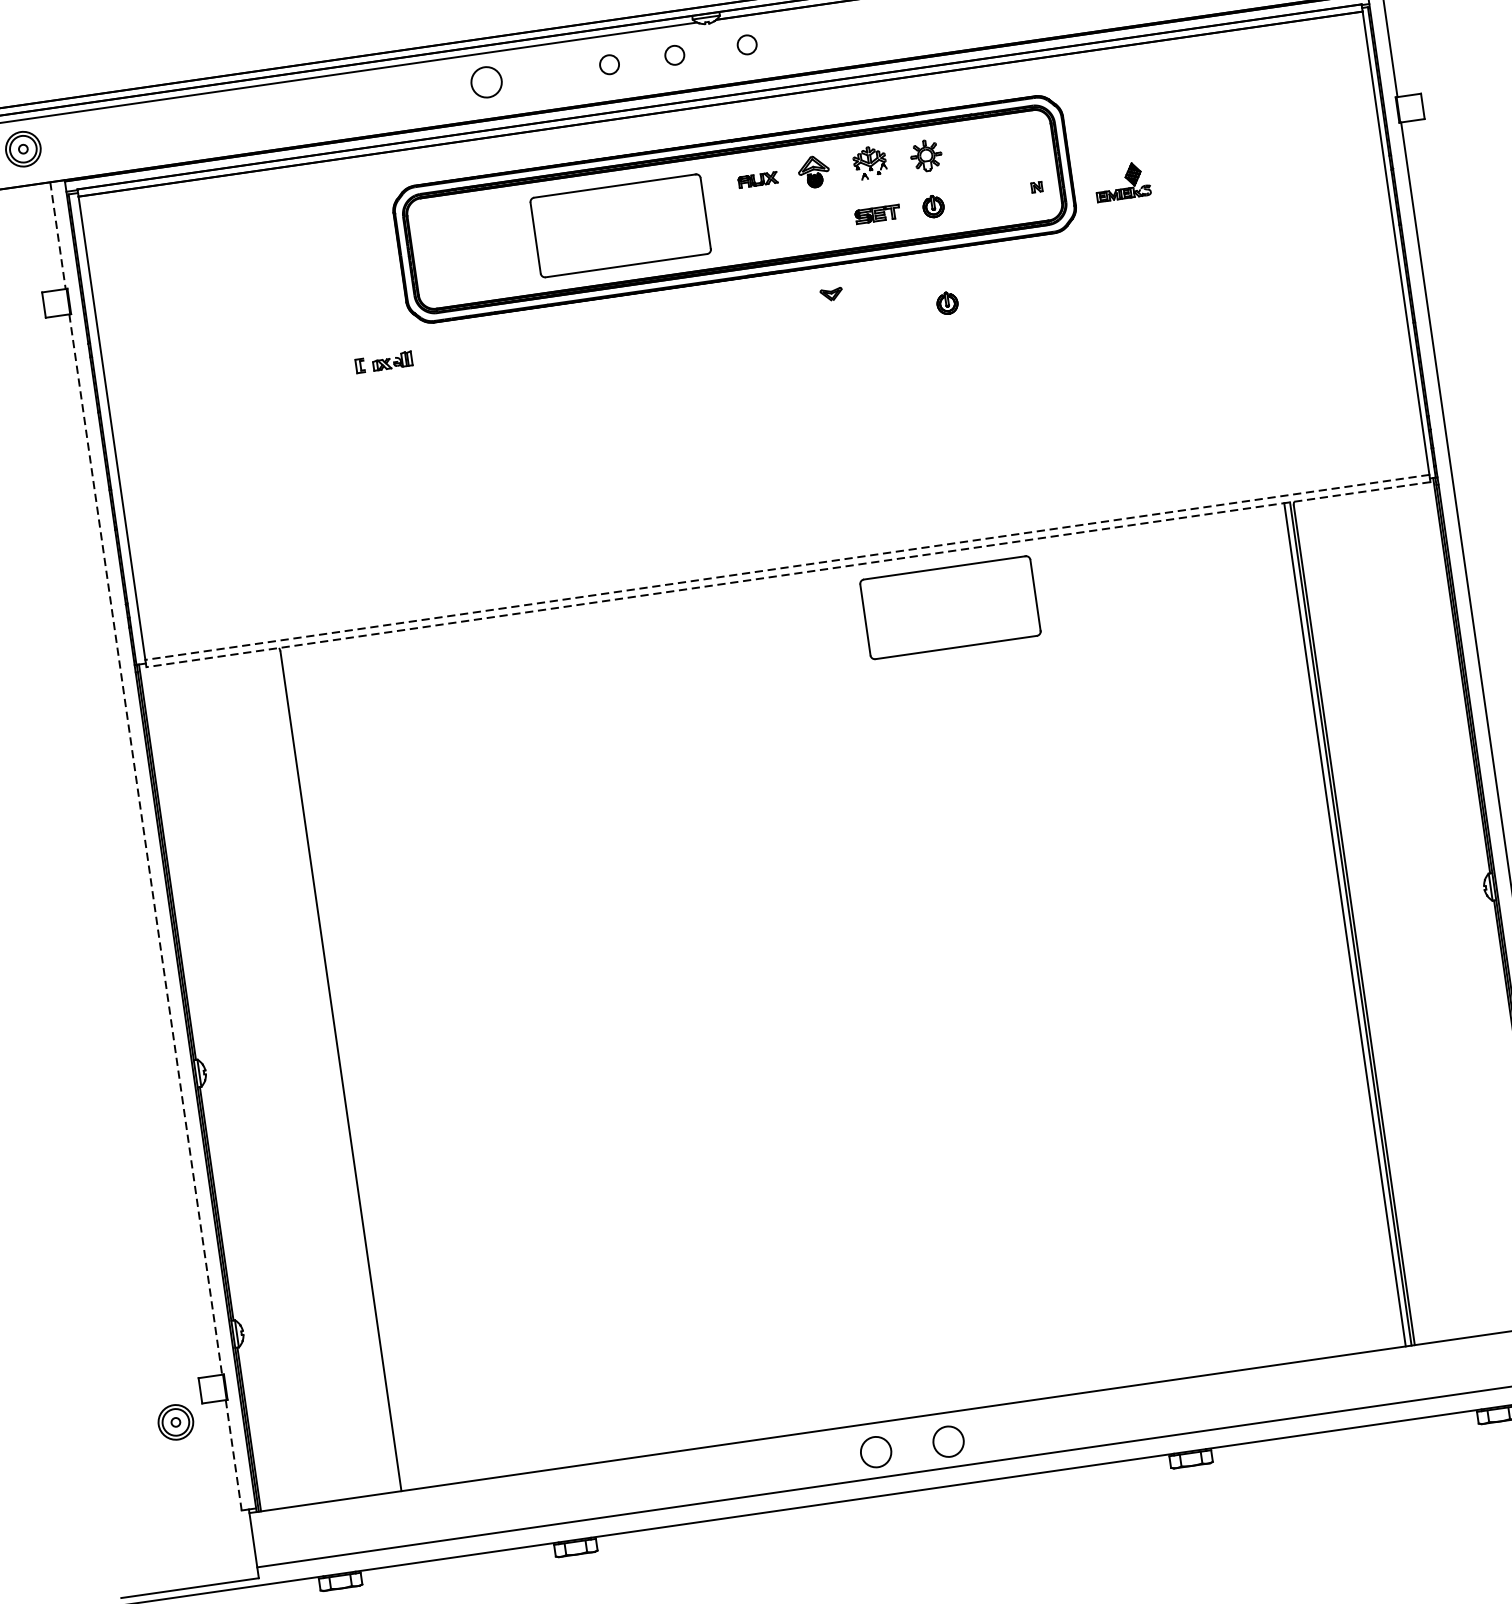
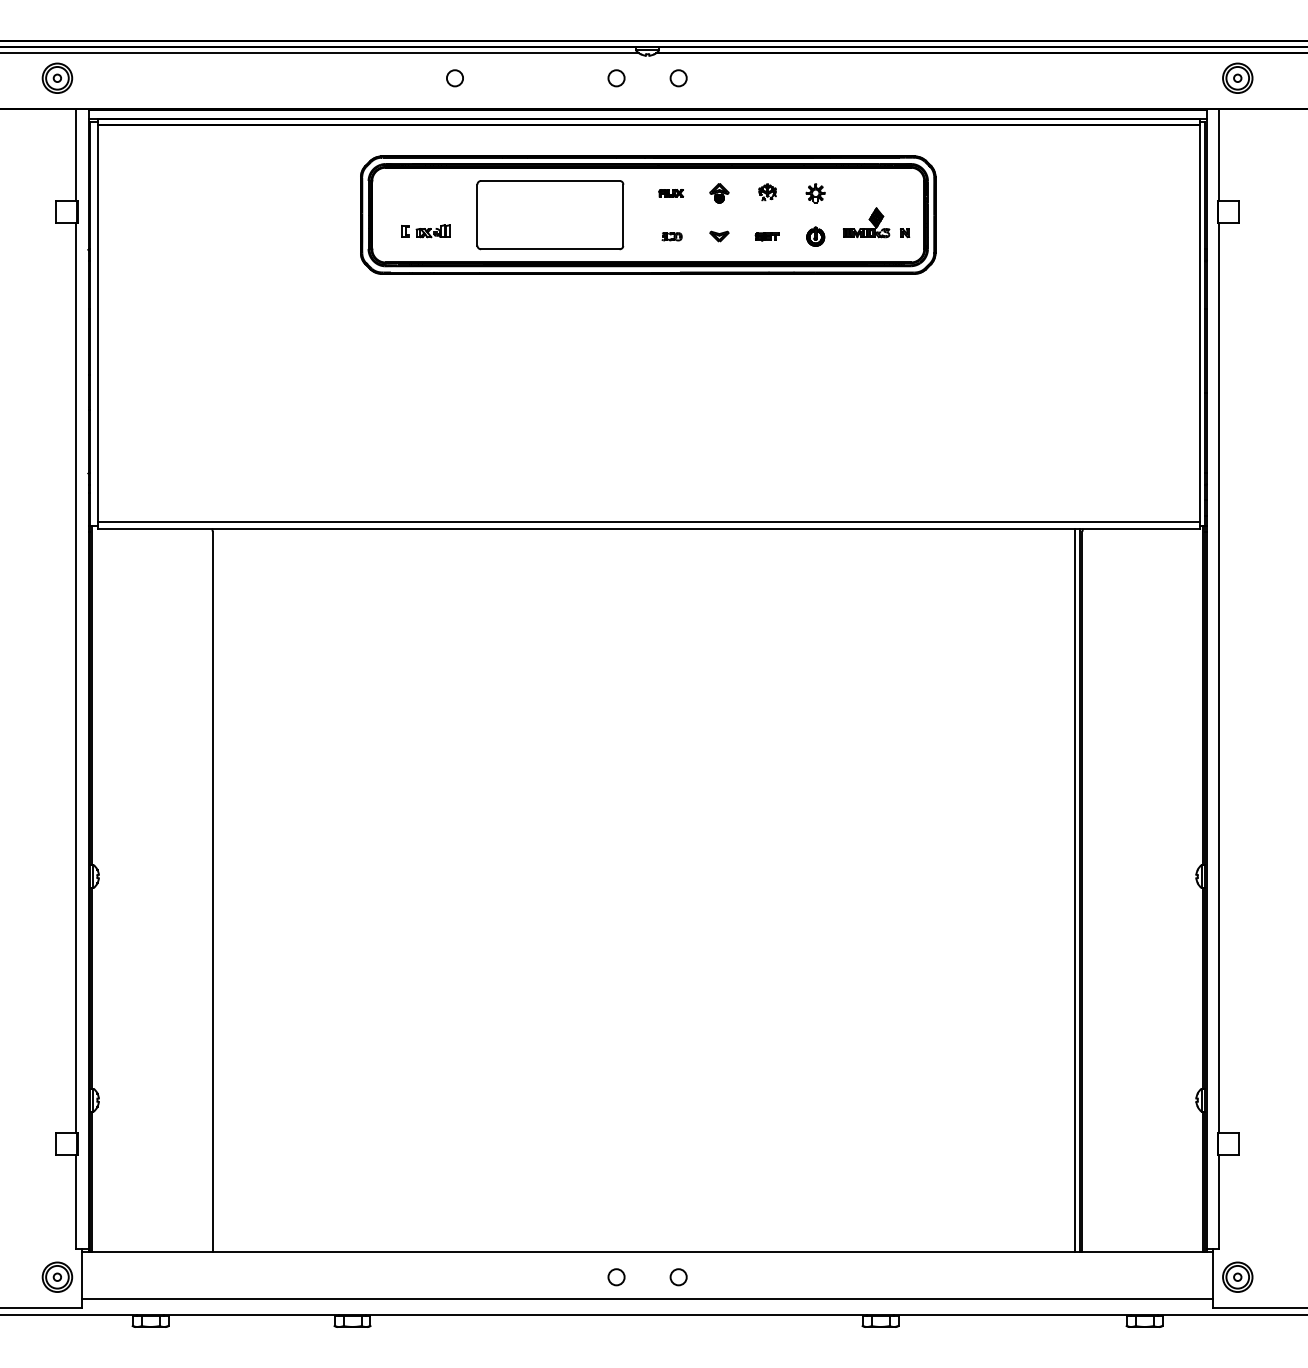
circle: (609, 64) -> (560, 78), removed
circle: (486, 82) -> (454, 78), size x0.62
part: (925, 156) -> (815, 193), size x0.71
part: (869, 163) -> (767, 192), size x0.62
part: (814, 172) -> (719, 193), size x0.71
part: (757, 180) -> (670, 193), size x0.71
part: (1122, 181) -> (866, 222), moved
part: (876, 214) -> (766, 236), size x0.62
part: (765, 230) -> (671, 236), added
line: (58, 235) -> (76, 155), dashed -> solid
part: (831, 294) -> (719, 236), moved
part: (947, 302) -> (815, 319), removed
part: (383, 362) -> (425, 231), moved
line: (786, 567) -> (648, 522), dashed -> solid
line: (787, 574) -> (648, 528), dashed -> solid
part: (950, 608) -> (781, 576), removed
line: (146, 845) -> (76, 678), dashed -> solid
part: (175, 1421) -> (57, 1276), moved
circle: (948, 1442) -> (678, 1277), size x0.62
circle: (876, 1452) -> (616, 1277), size x0.62
line: (234, 1455) -> (76, 1202), dashed -> solid

